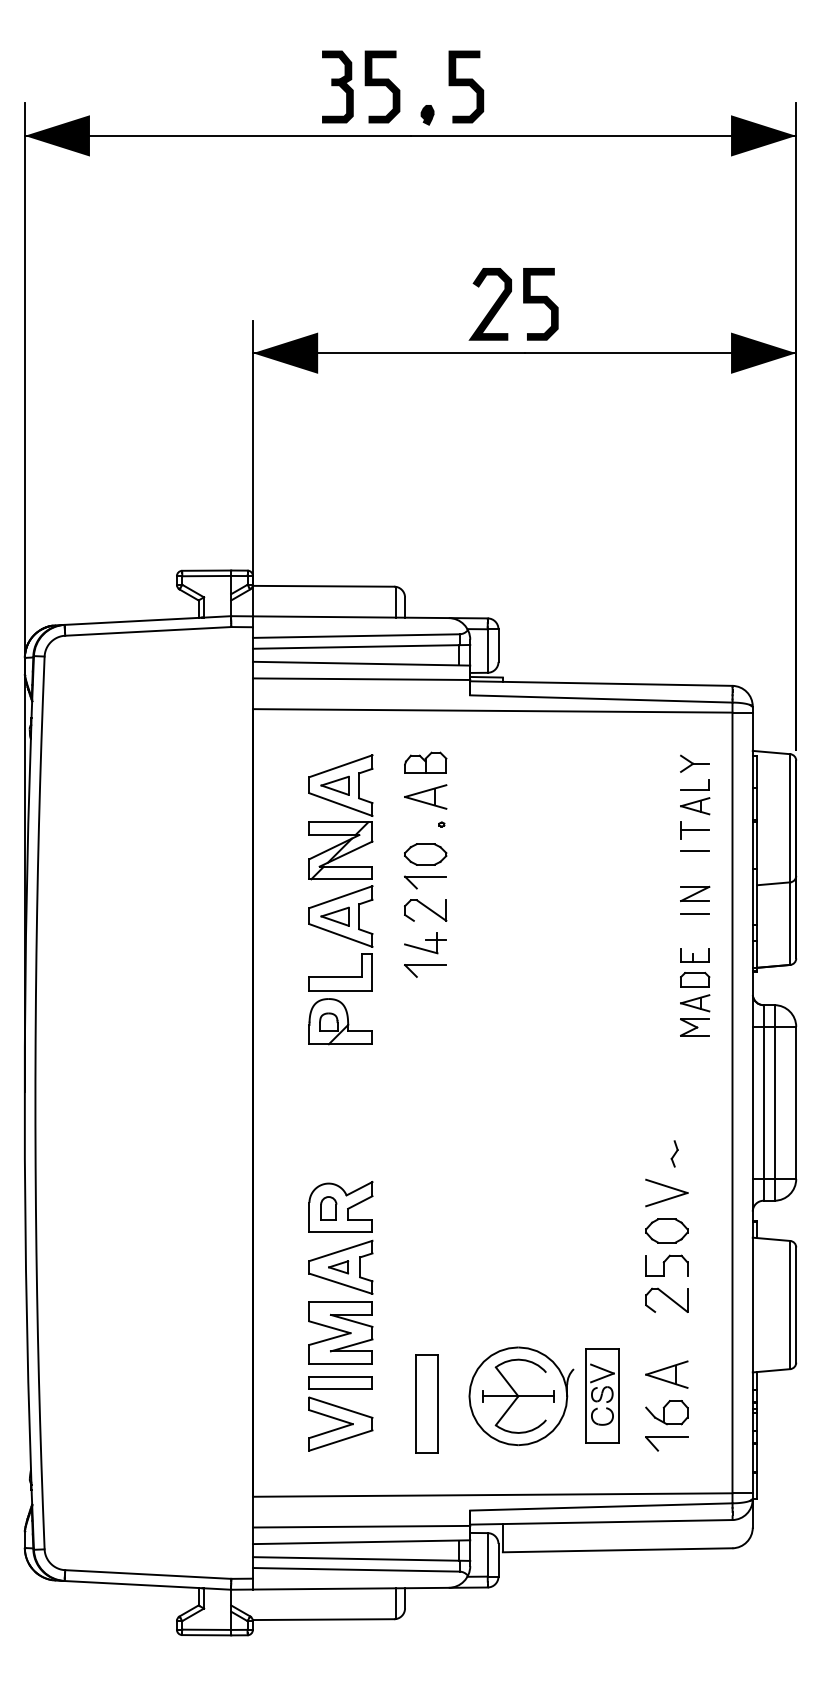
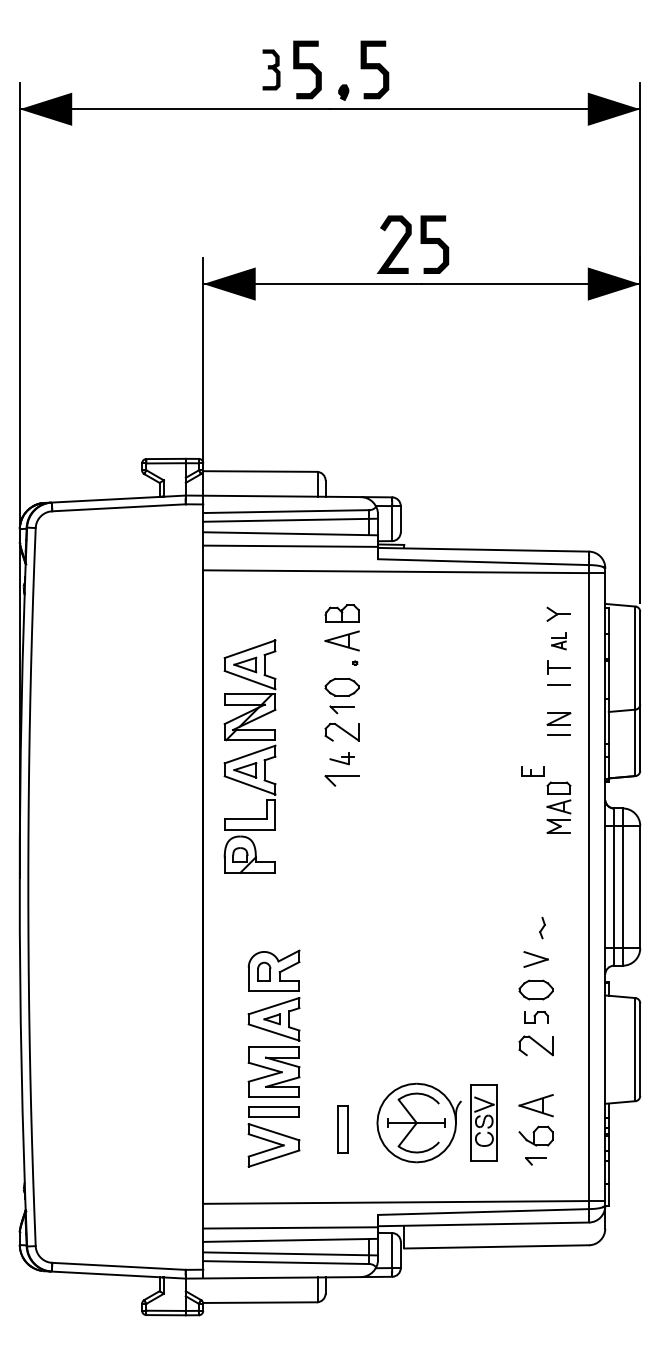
part: (337, 86) -> (271, 69), size x0.7
part: (694, 796) -> (558, 640), size x0.6
part: (424, 882) -> (341, 709), size x0.7
part: (340, 899) -> (249, 756), moved
part: (424, 943) -> (341, 758), size x0.7
part: (694, 955) -> (532, 771), moved
part: (665, 1192) -> (535, 959), size x0.7
part: (667, 1265) -> (536, 1017), size x0.7
part: (426, 1403) -> (342, 1128), size x0.6
part: (665, 1444) -> (535, 1161), size x0.6

